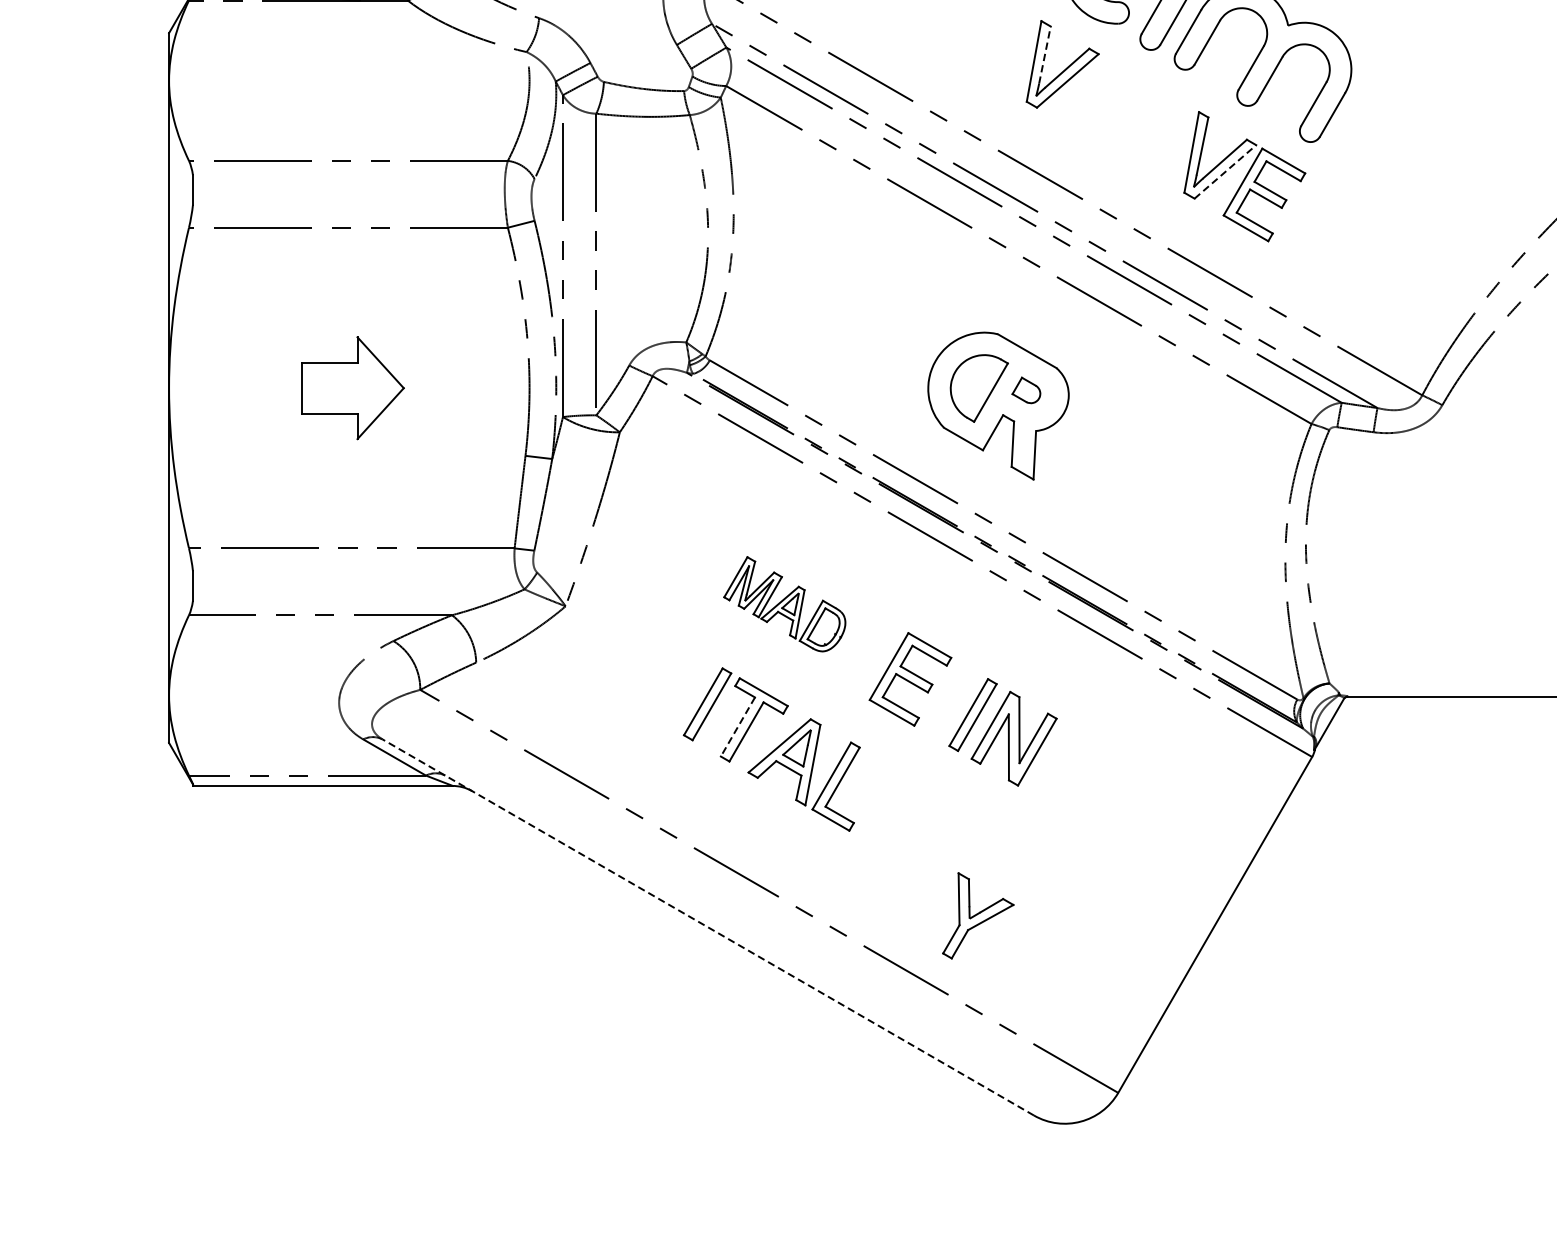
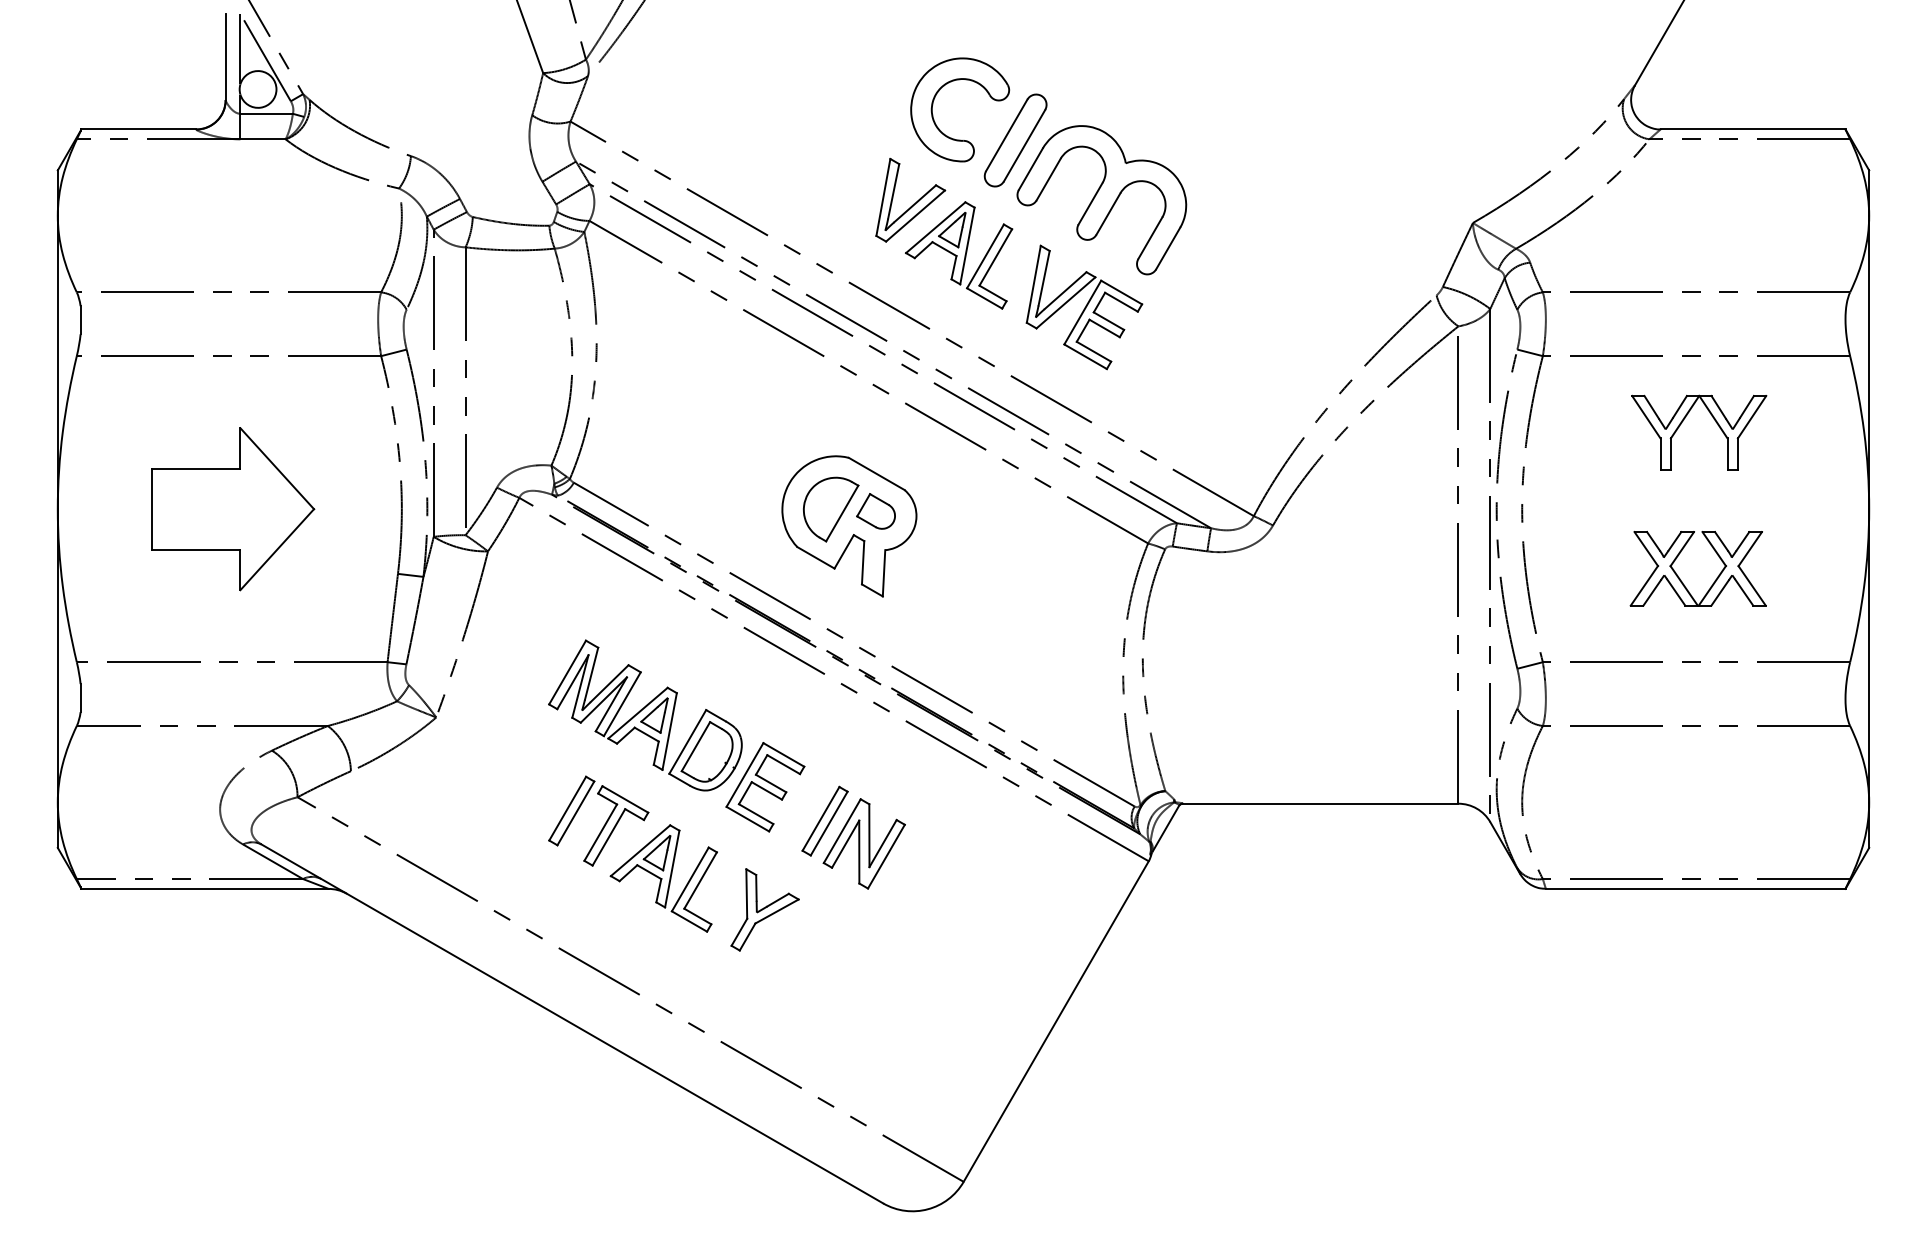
line: (1044, 55) -> (893, 191), dashed -> solid
part: (1113, 122) -> (959, 255), added
line: (1224, 171) -> (1065, 302), dashed -> solid
part: (353, 388) -> (233, 509), size x1.67
part: (1025, 390) -> (875, 511), size x1.43
part: (784, 604) -> (645, 715), size x1.67
line: (737, 726) -> (600, 832), dashed -> solid
part: (977, 915) -> (764, 909), moved
line: (708, 926) -> (572, 1023), dashed -> solid

